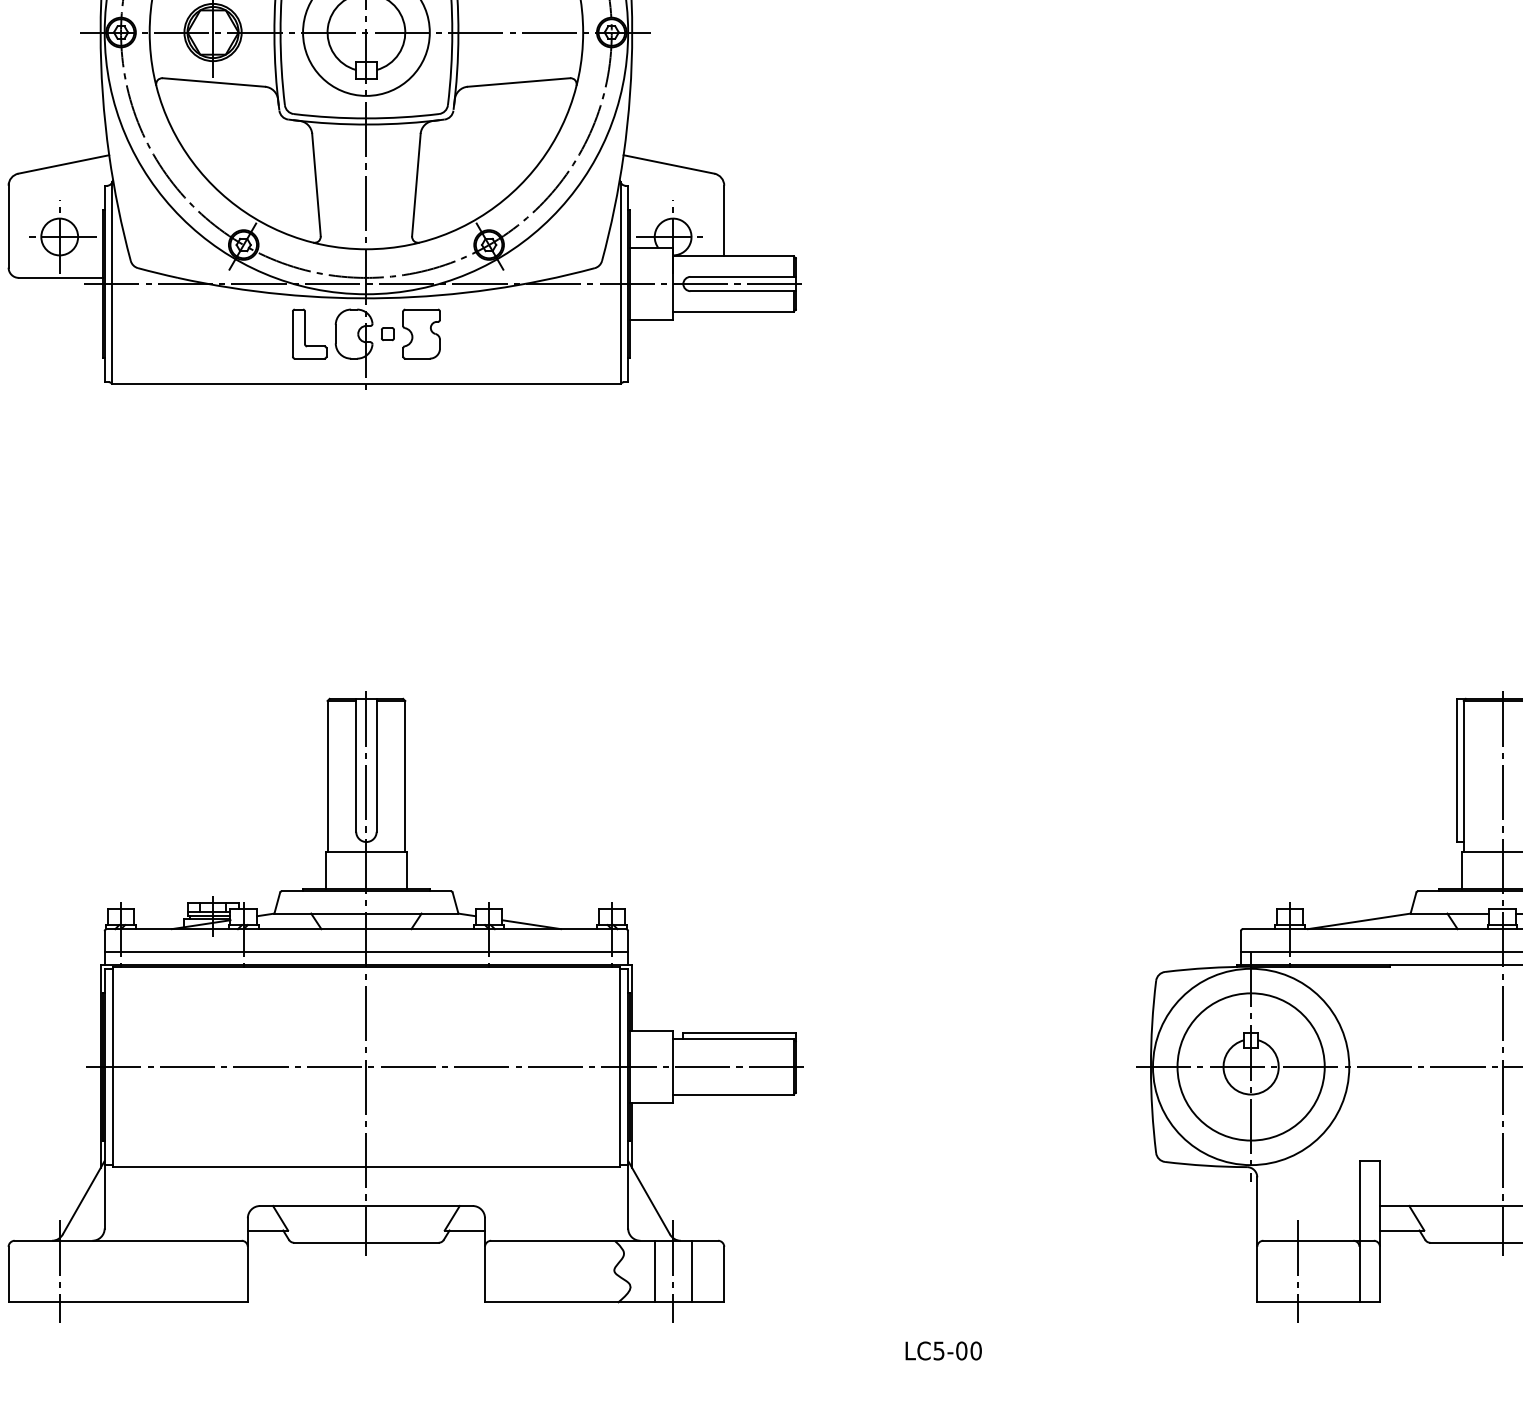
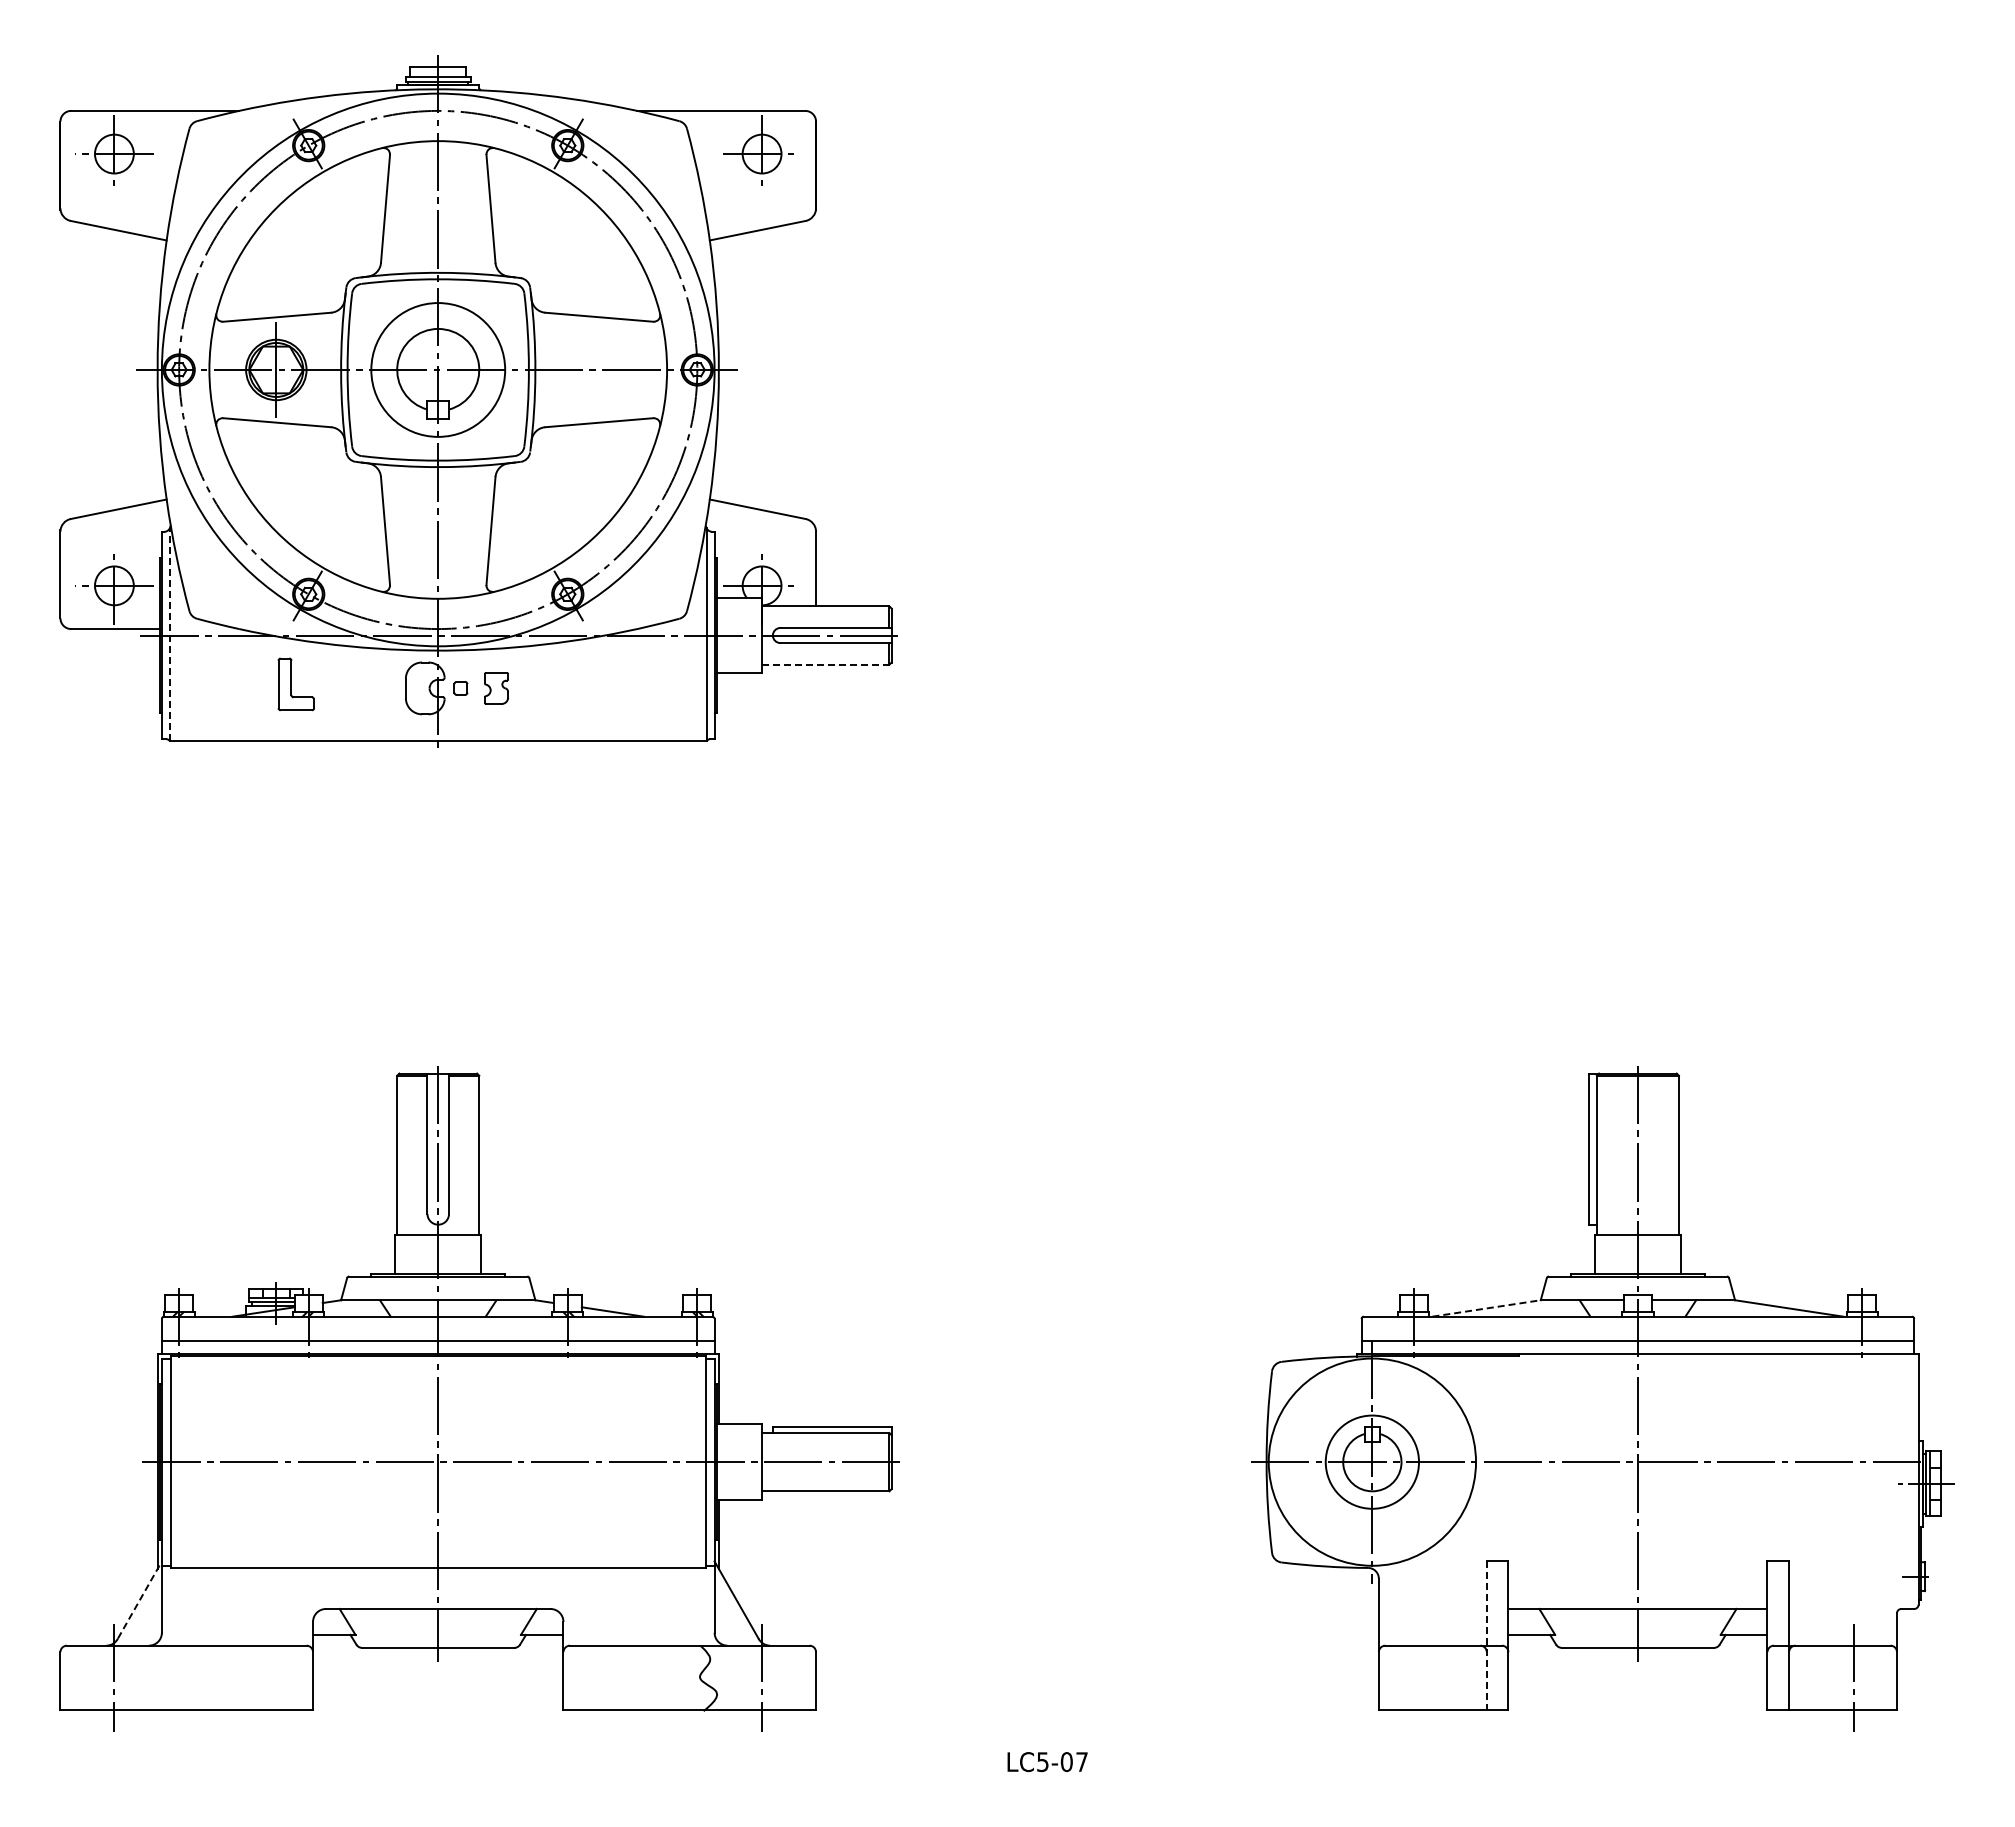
line: (111, 283) -> (169, 634), solid -> dashed
line: (733, 311) -> (825, 664), solid -> dashed
part: (308, 334) -> (295, 684), moved
part: (421, 334) -> (496, 688), size x0.6
line: (1359, 921) -> (1486, 1308), solid -> dashed
circle: (1251, 1066) -> (1372, 1461), size x0.6
line: (84, 1197) -> (140, 1599), solid -> dashed
line: (1359, 1232) -> (1486, 1636), solid -> dashed
line: (654, 1270) -> (742, 1677), removed
line: (691, 1270) -> (781, 1677), removed
line: (1298, 1271) -> (1422, 1678), removed
text: (976, 1351) -> (1082, 1762), LC5-00 -> LC5-07

